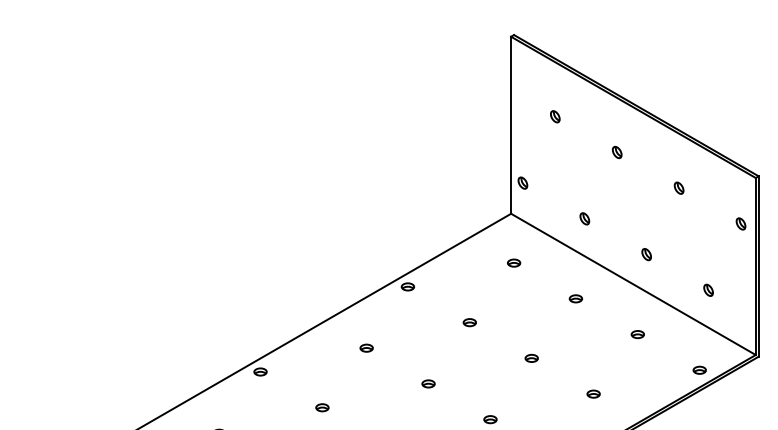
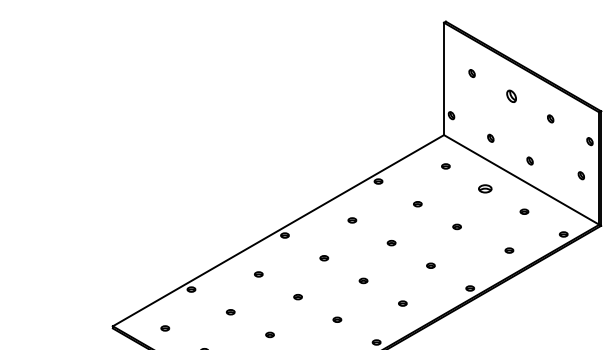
part: (615, 151) -> (510, 95), size x1.6
part: (707, 289) -> (580, 175), moved
part: (574, 299) -> (484, 189), size x1.6
part: (593, 393) -> (509, 250), moved

